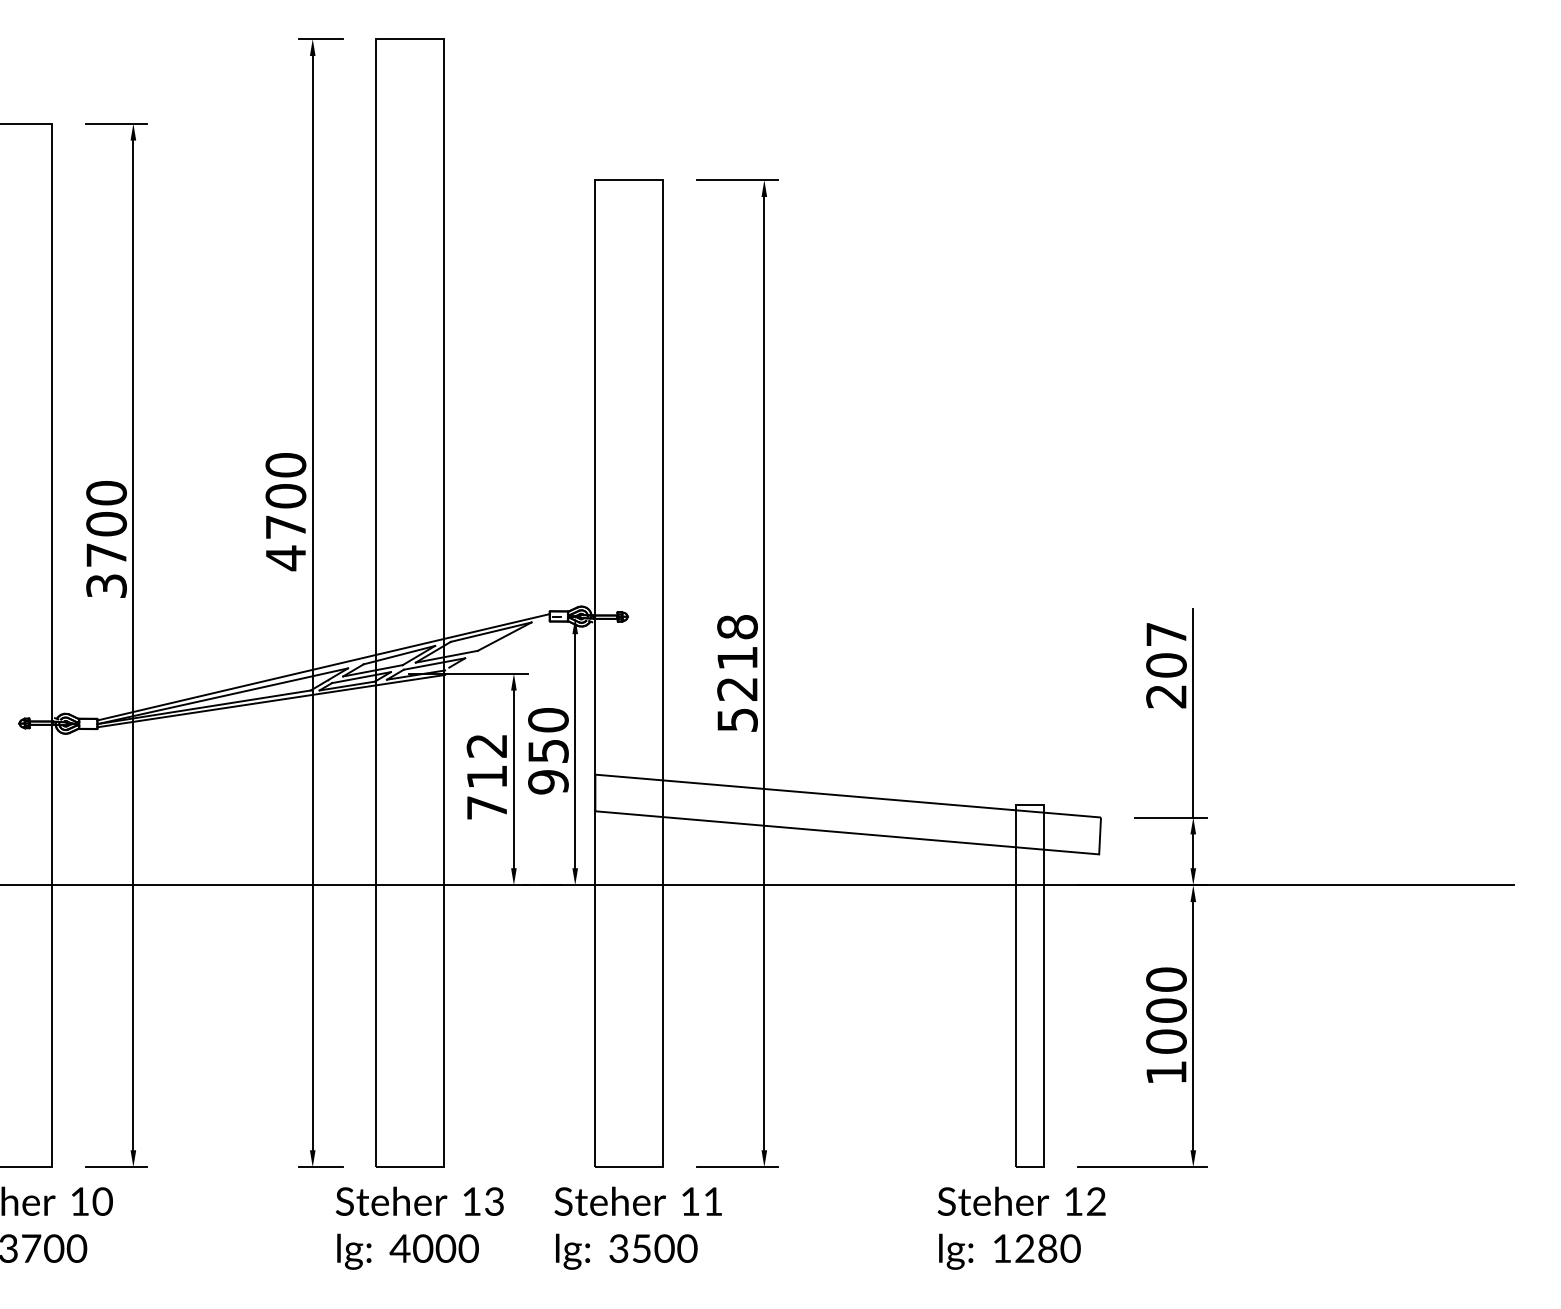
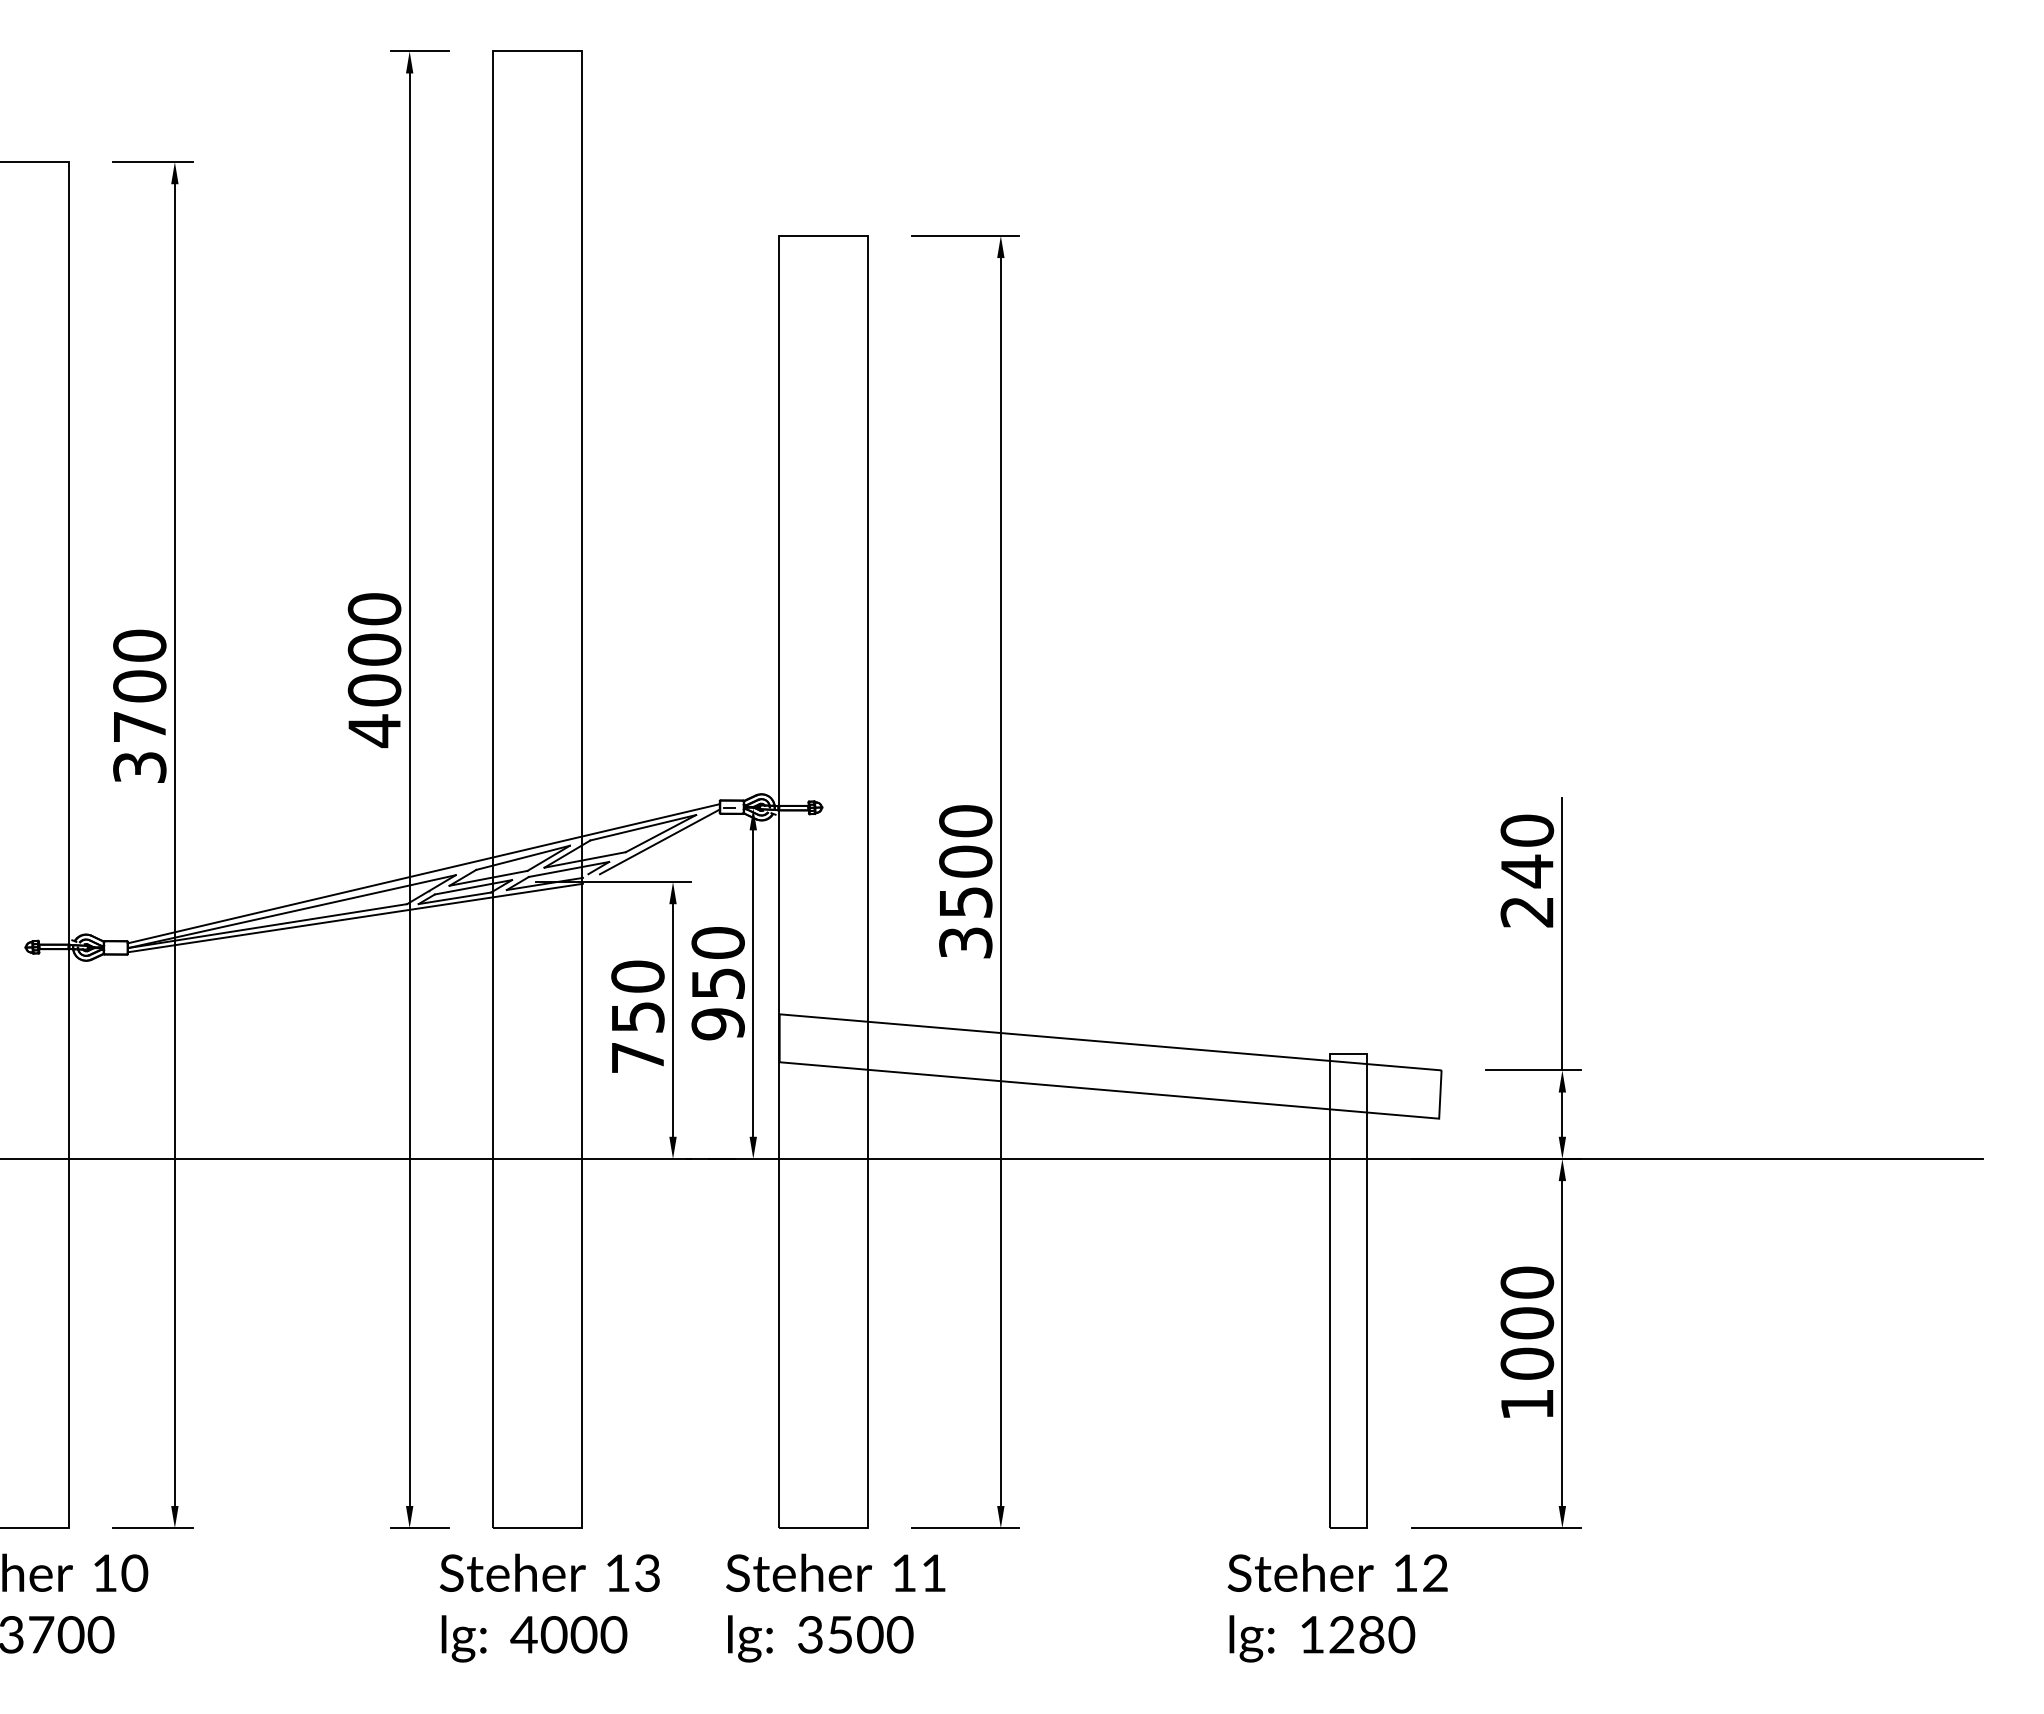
text: (285, 527) -> (374, 690), 4700 -> 4000
line: (503, 642) -> (659, 841), added
text: (1166, 650) -> (1527, 851), 207 -> 240
text: (737, 673) -> (965, 881), 5218 -> 3500
text: (486, 761) -> (637, 996), 712 -> 750

